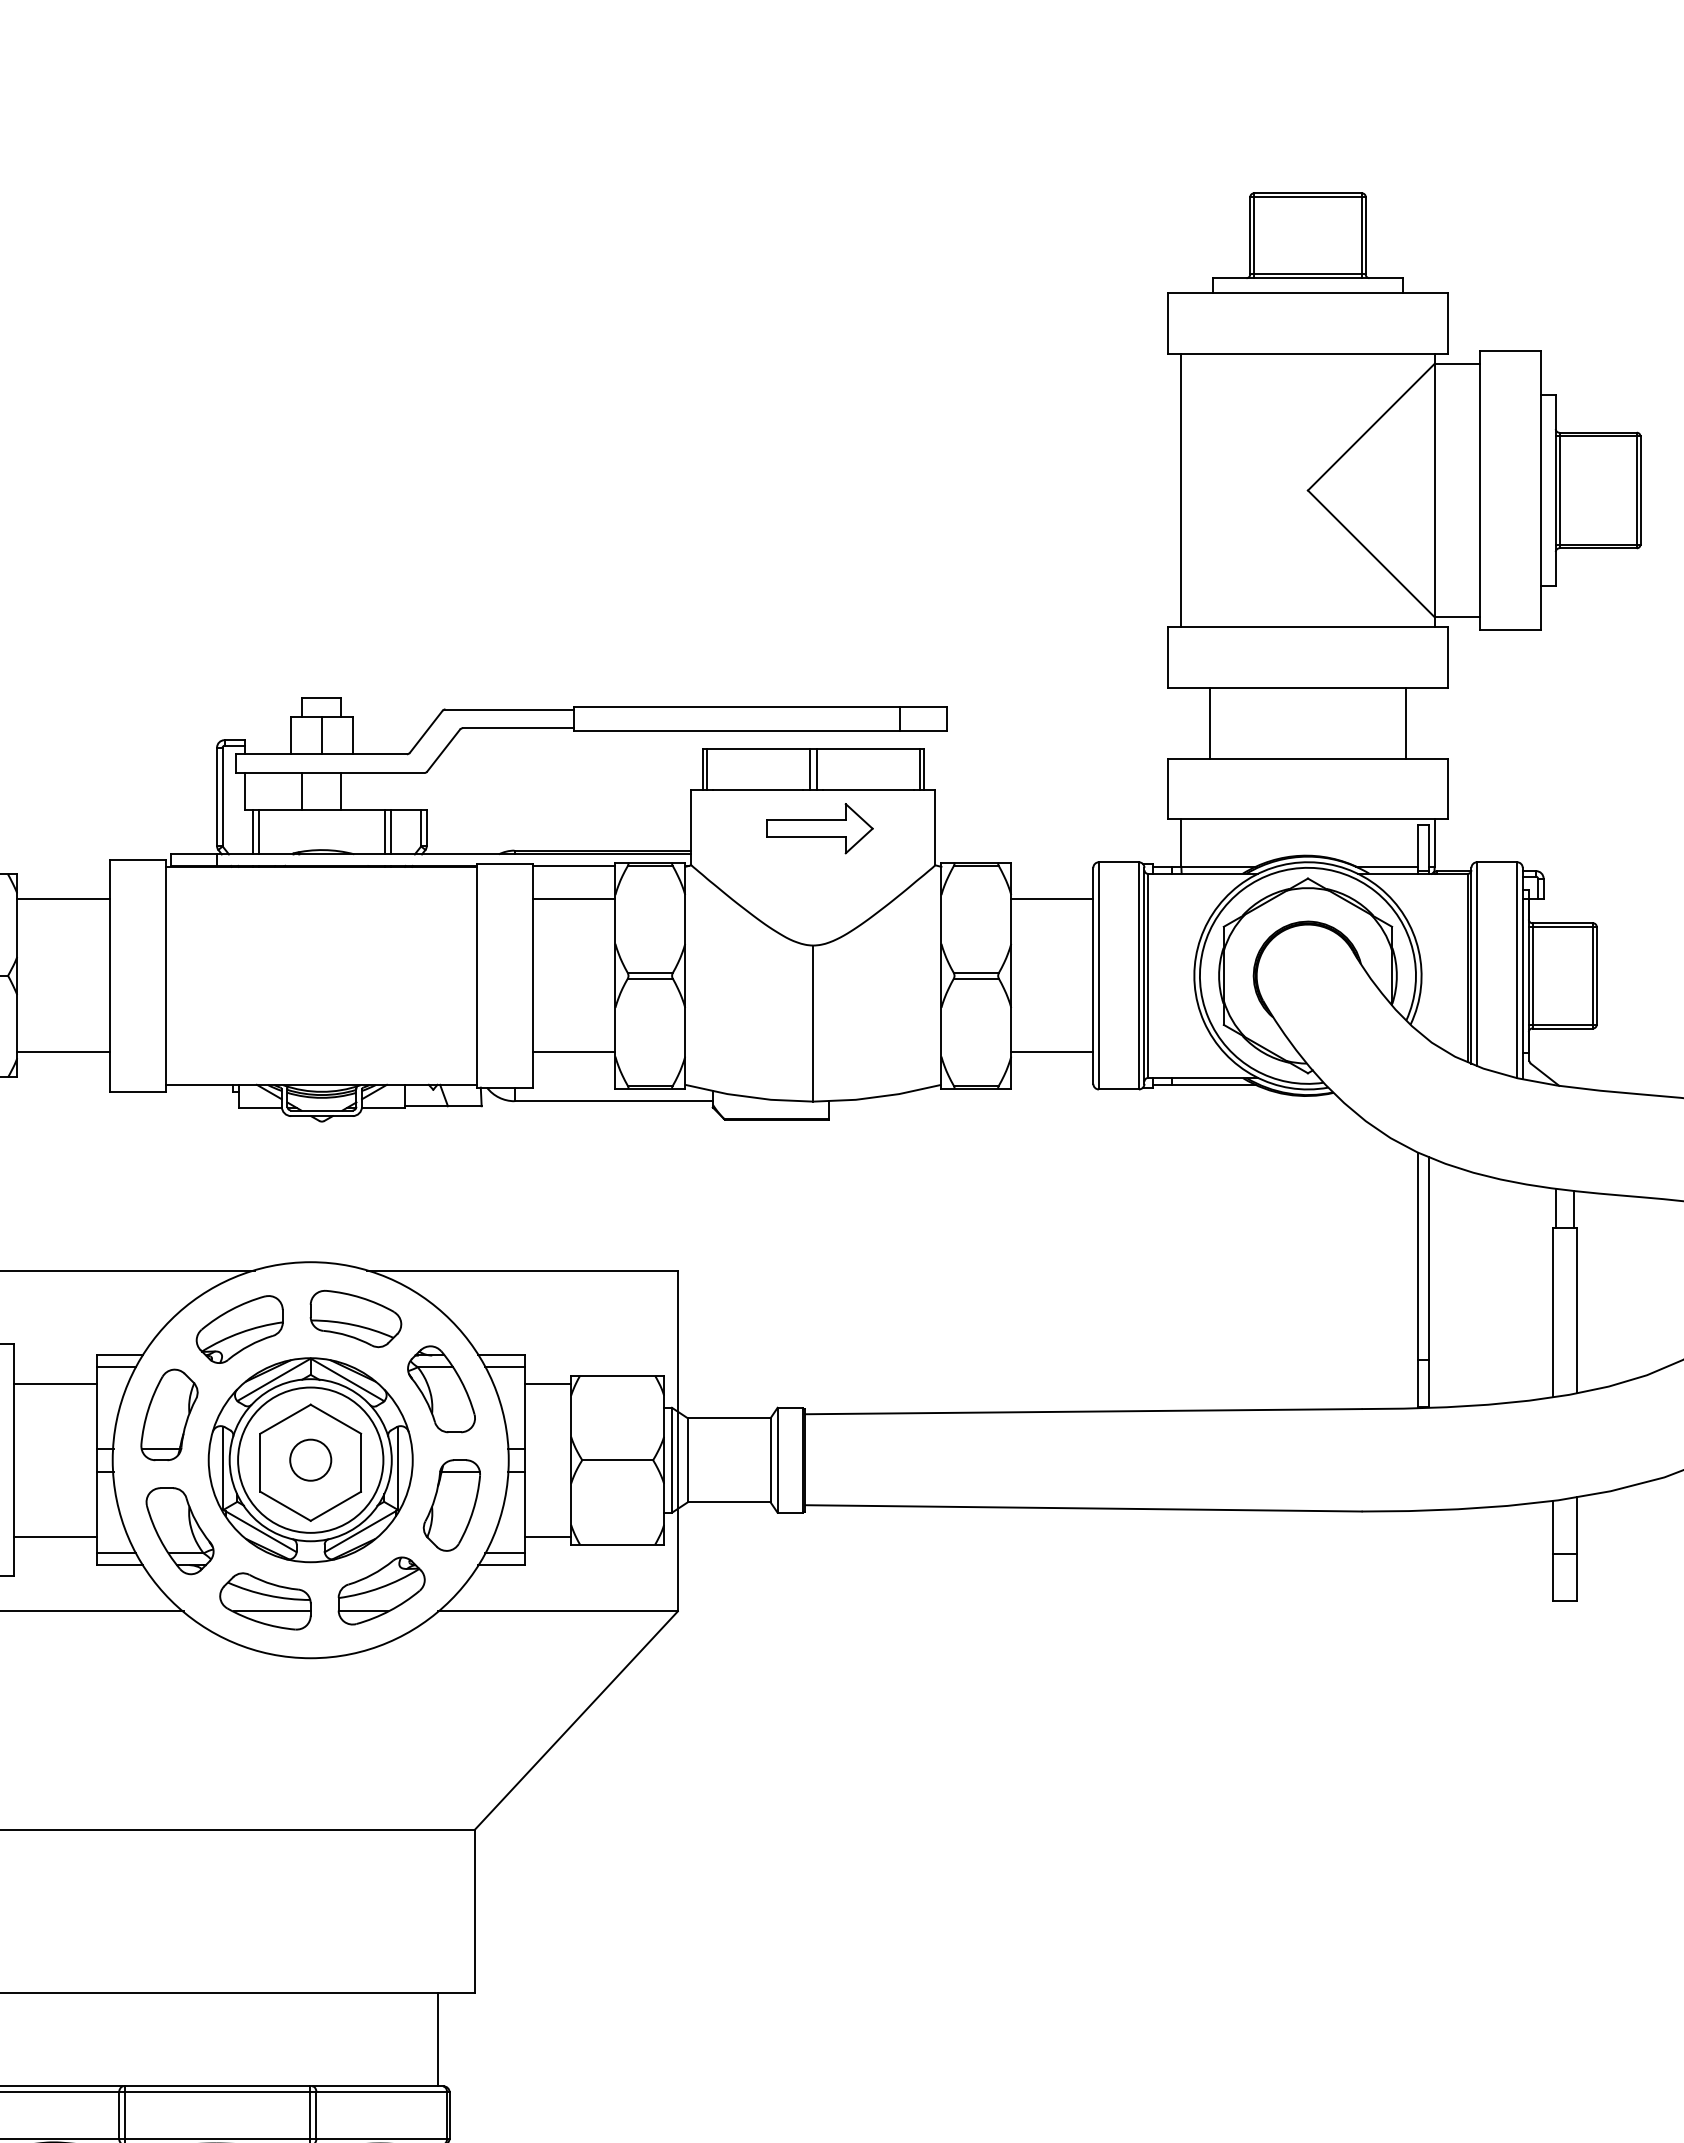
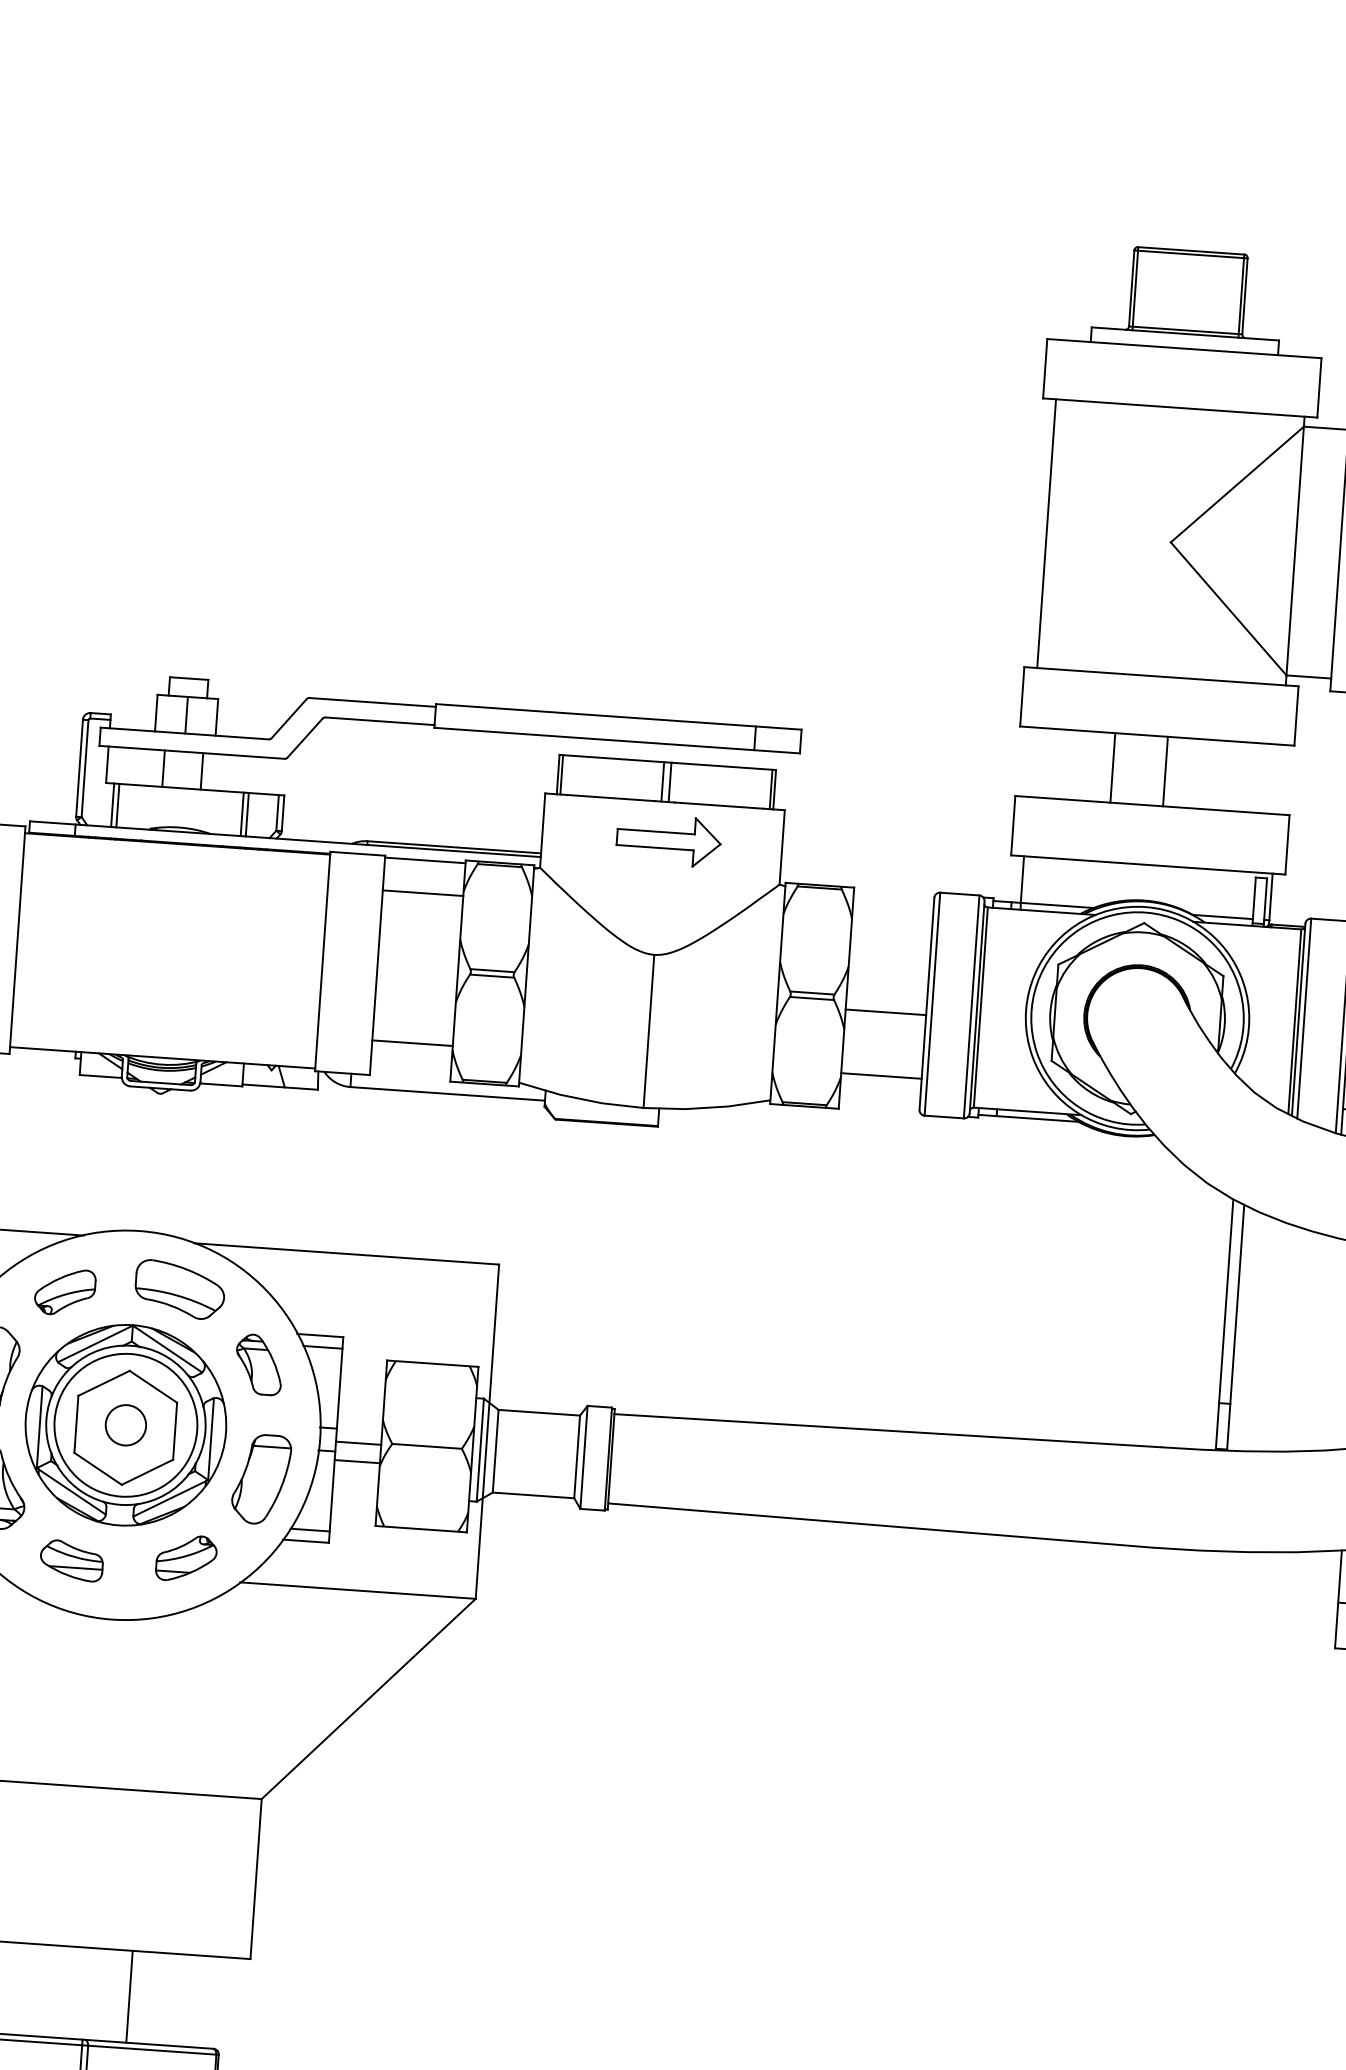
line: (1210, 722) -> (1113, 767), moved
line: (1405, 722) -> (1165, 770), moved
line: (1052, 899) -> (886, 1012), moved
part: (239, 1329) -> (65, 1292), size x0.7
line: (547, 1383) -> (358, 1442), moved
part: (441, 1389) -> (259, 1364), size x0.7
line: (547, 1536) -> (356, 1461), moved
part: (381, 1590) -> (186, 1557), size x0.7
part: (265, 1601) -> (71, 1560), size x0.7
line: (437, 2039) -> (129, 1996), moved

